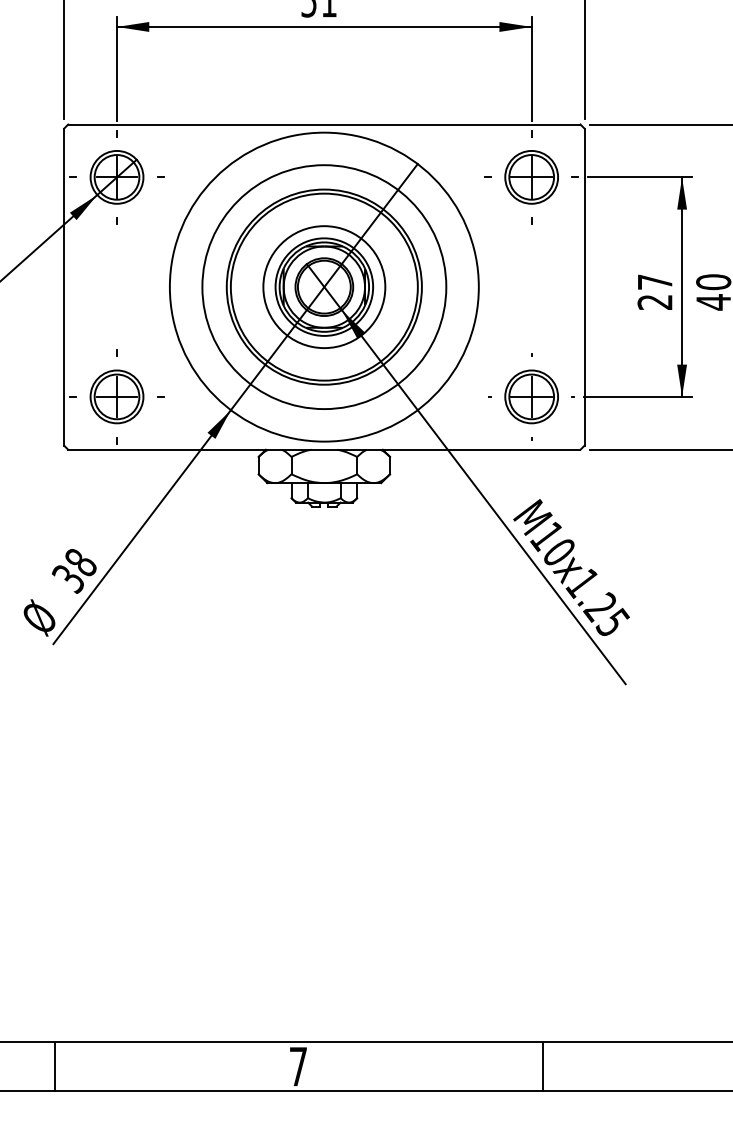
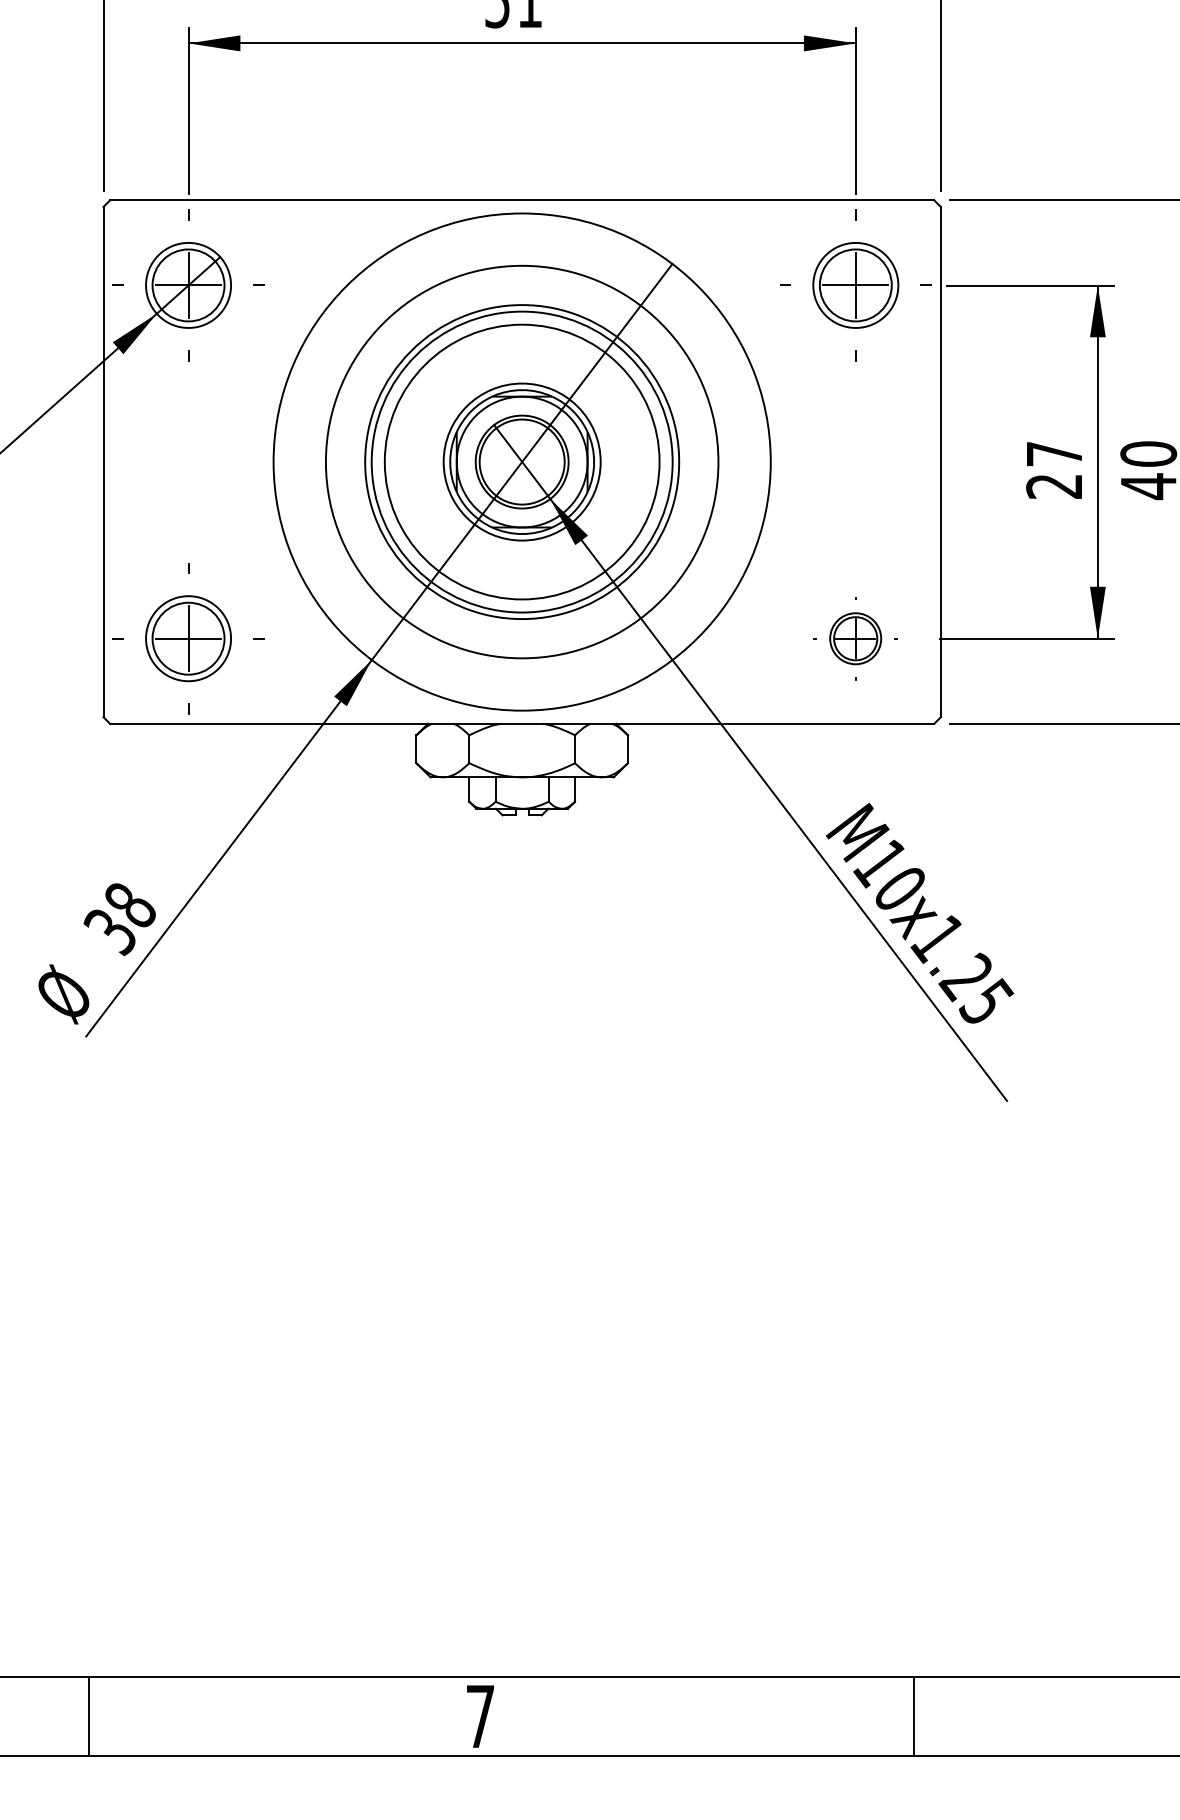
circle: (324, 287) -> (522, 462), size x1.4
part: (531, 396) -> (855, 638), size x0.6
line: (542, 1066) -> (913, 1716), moved

